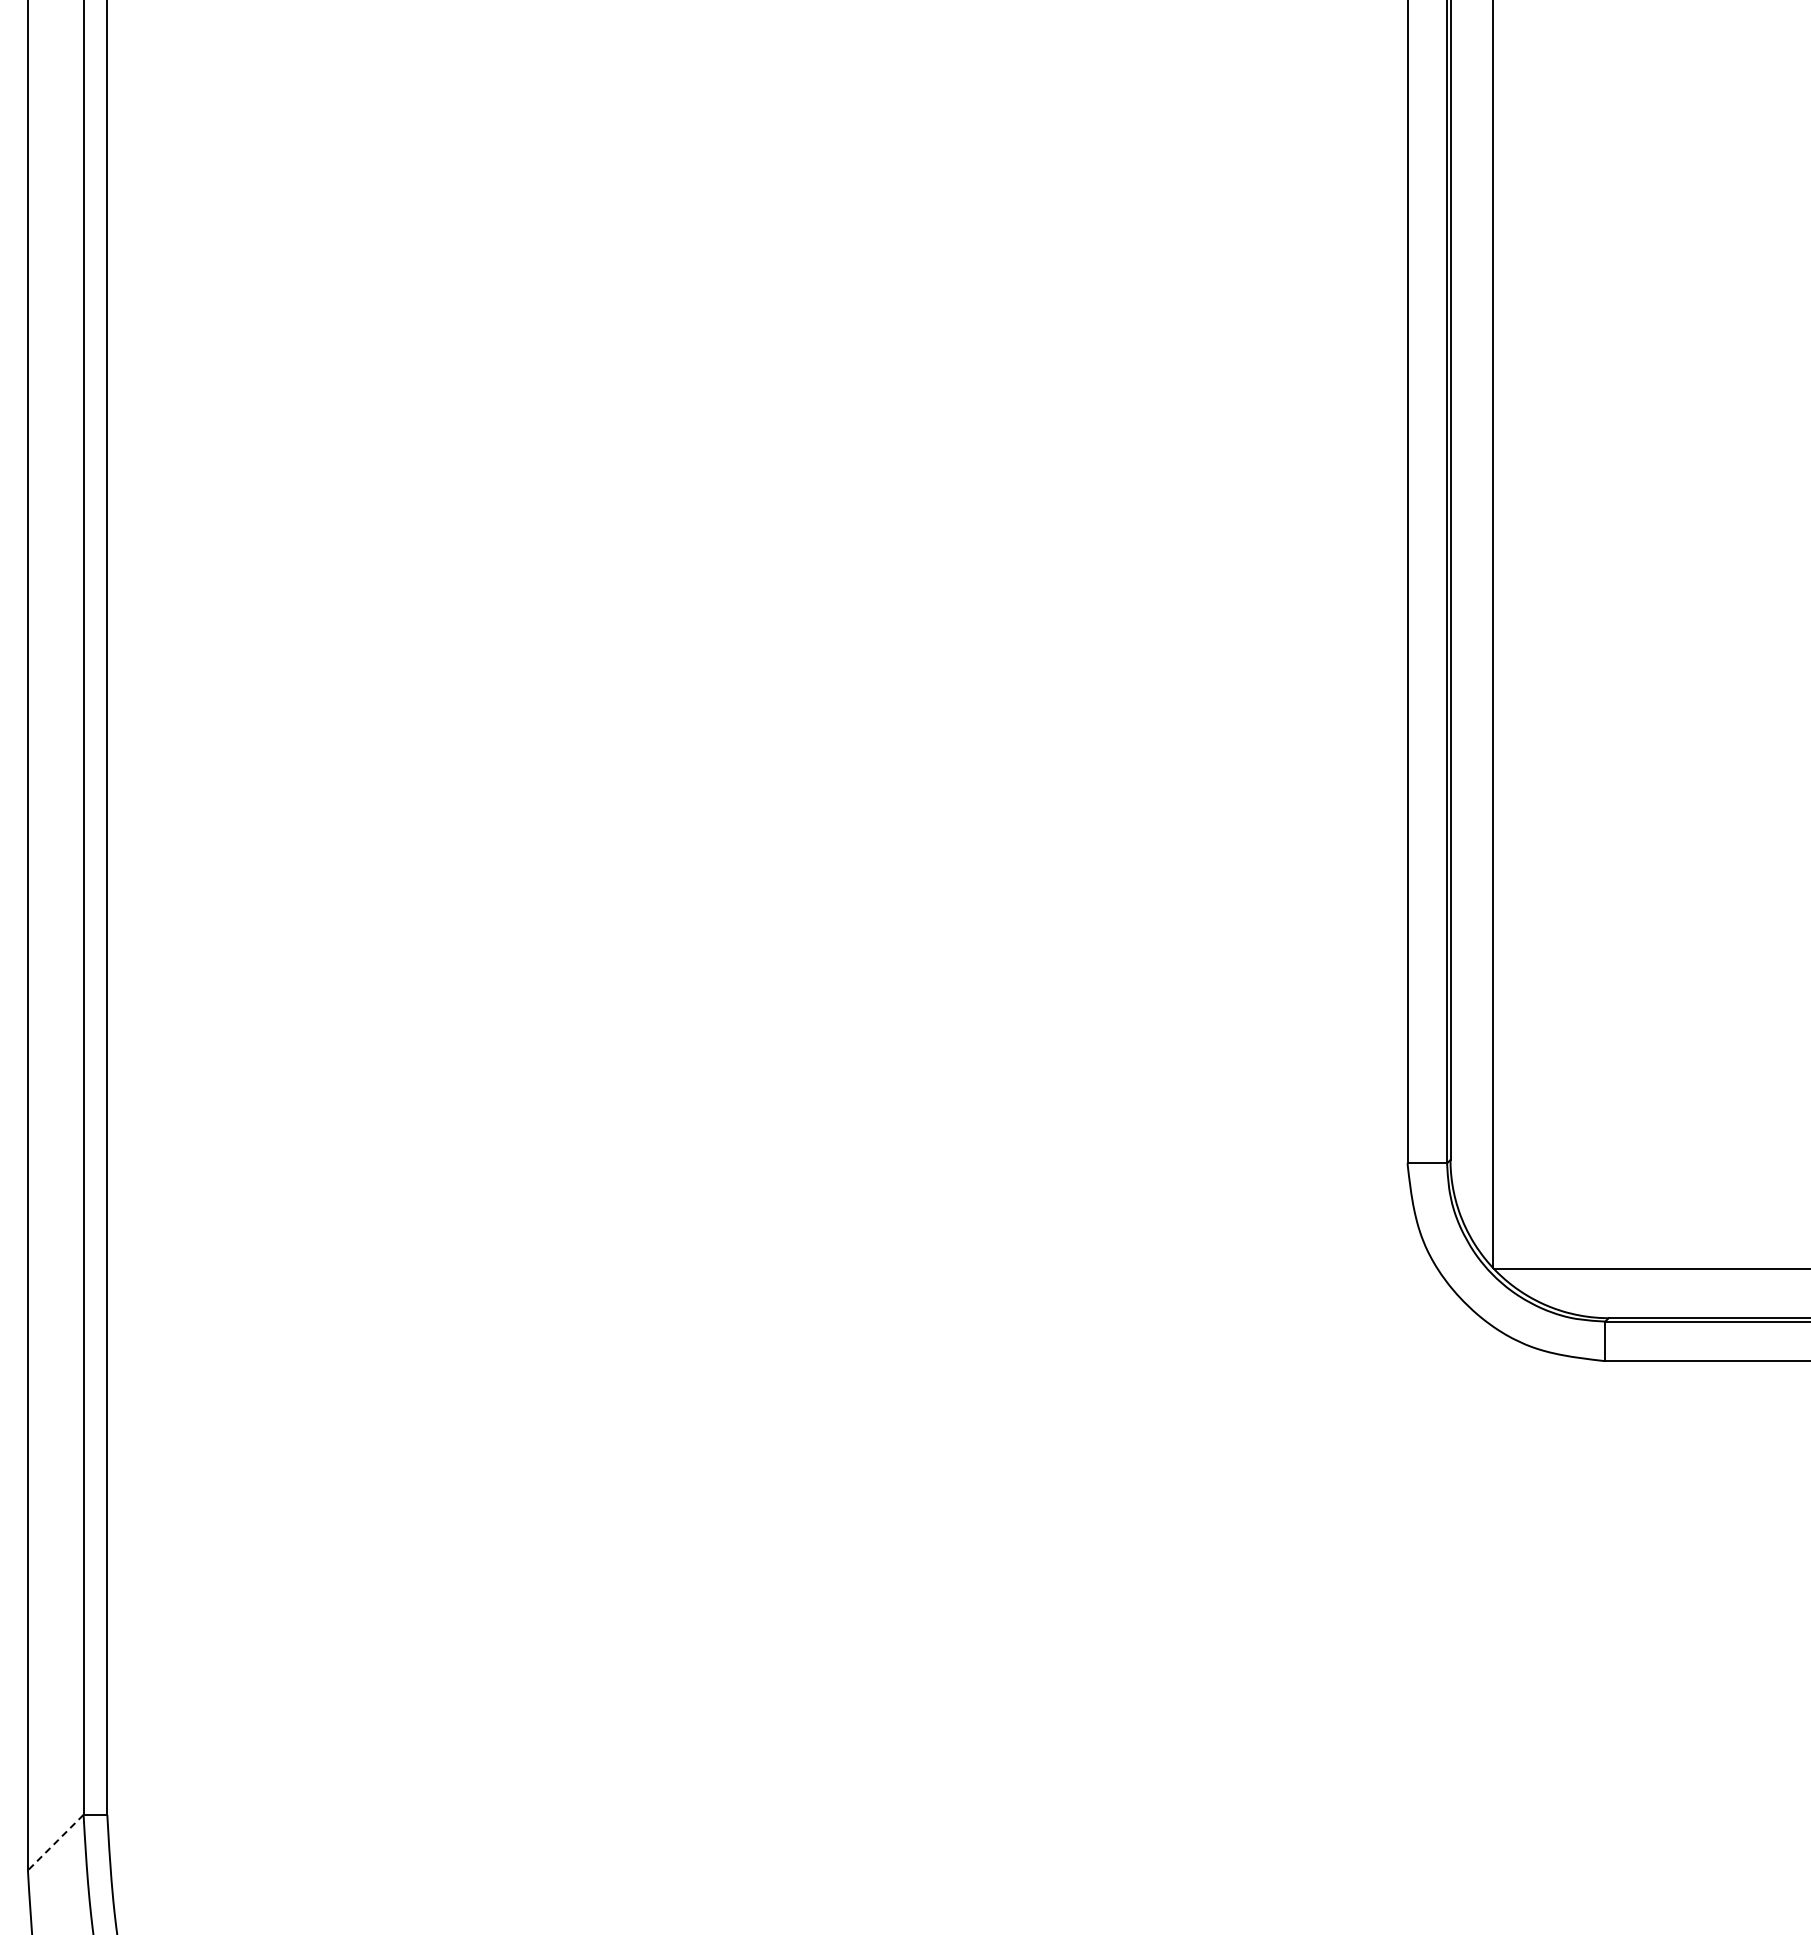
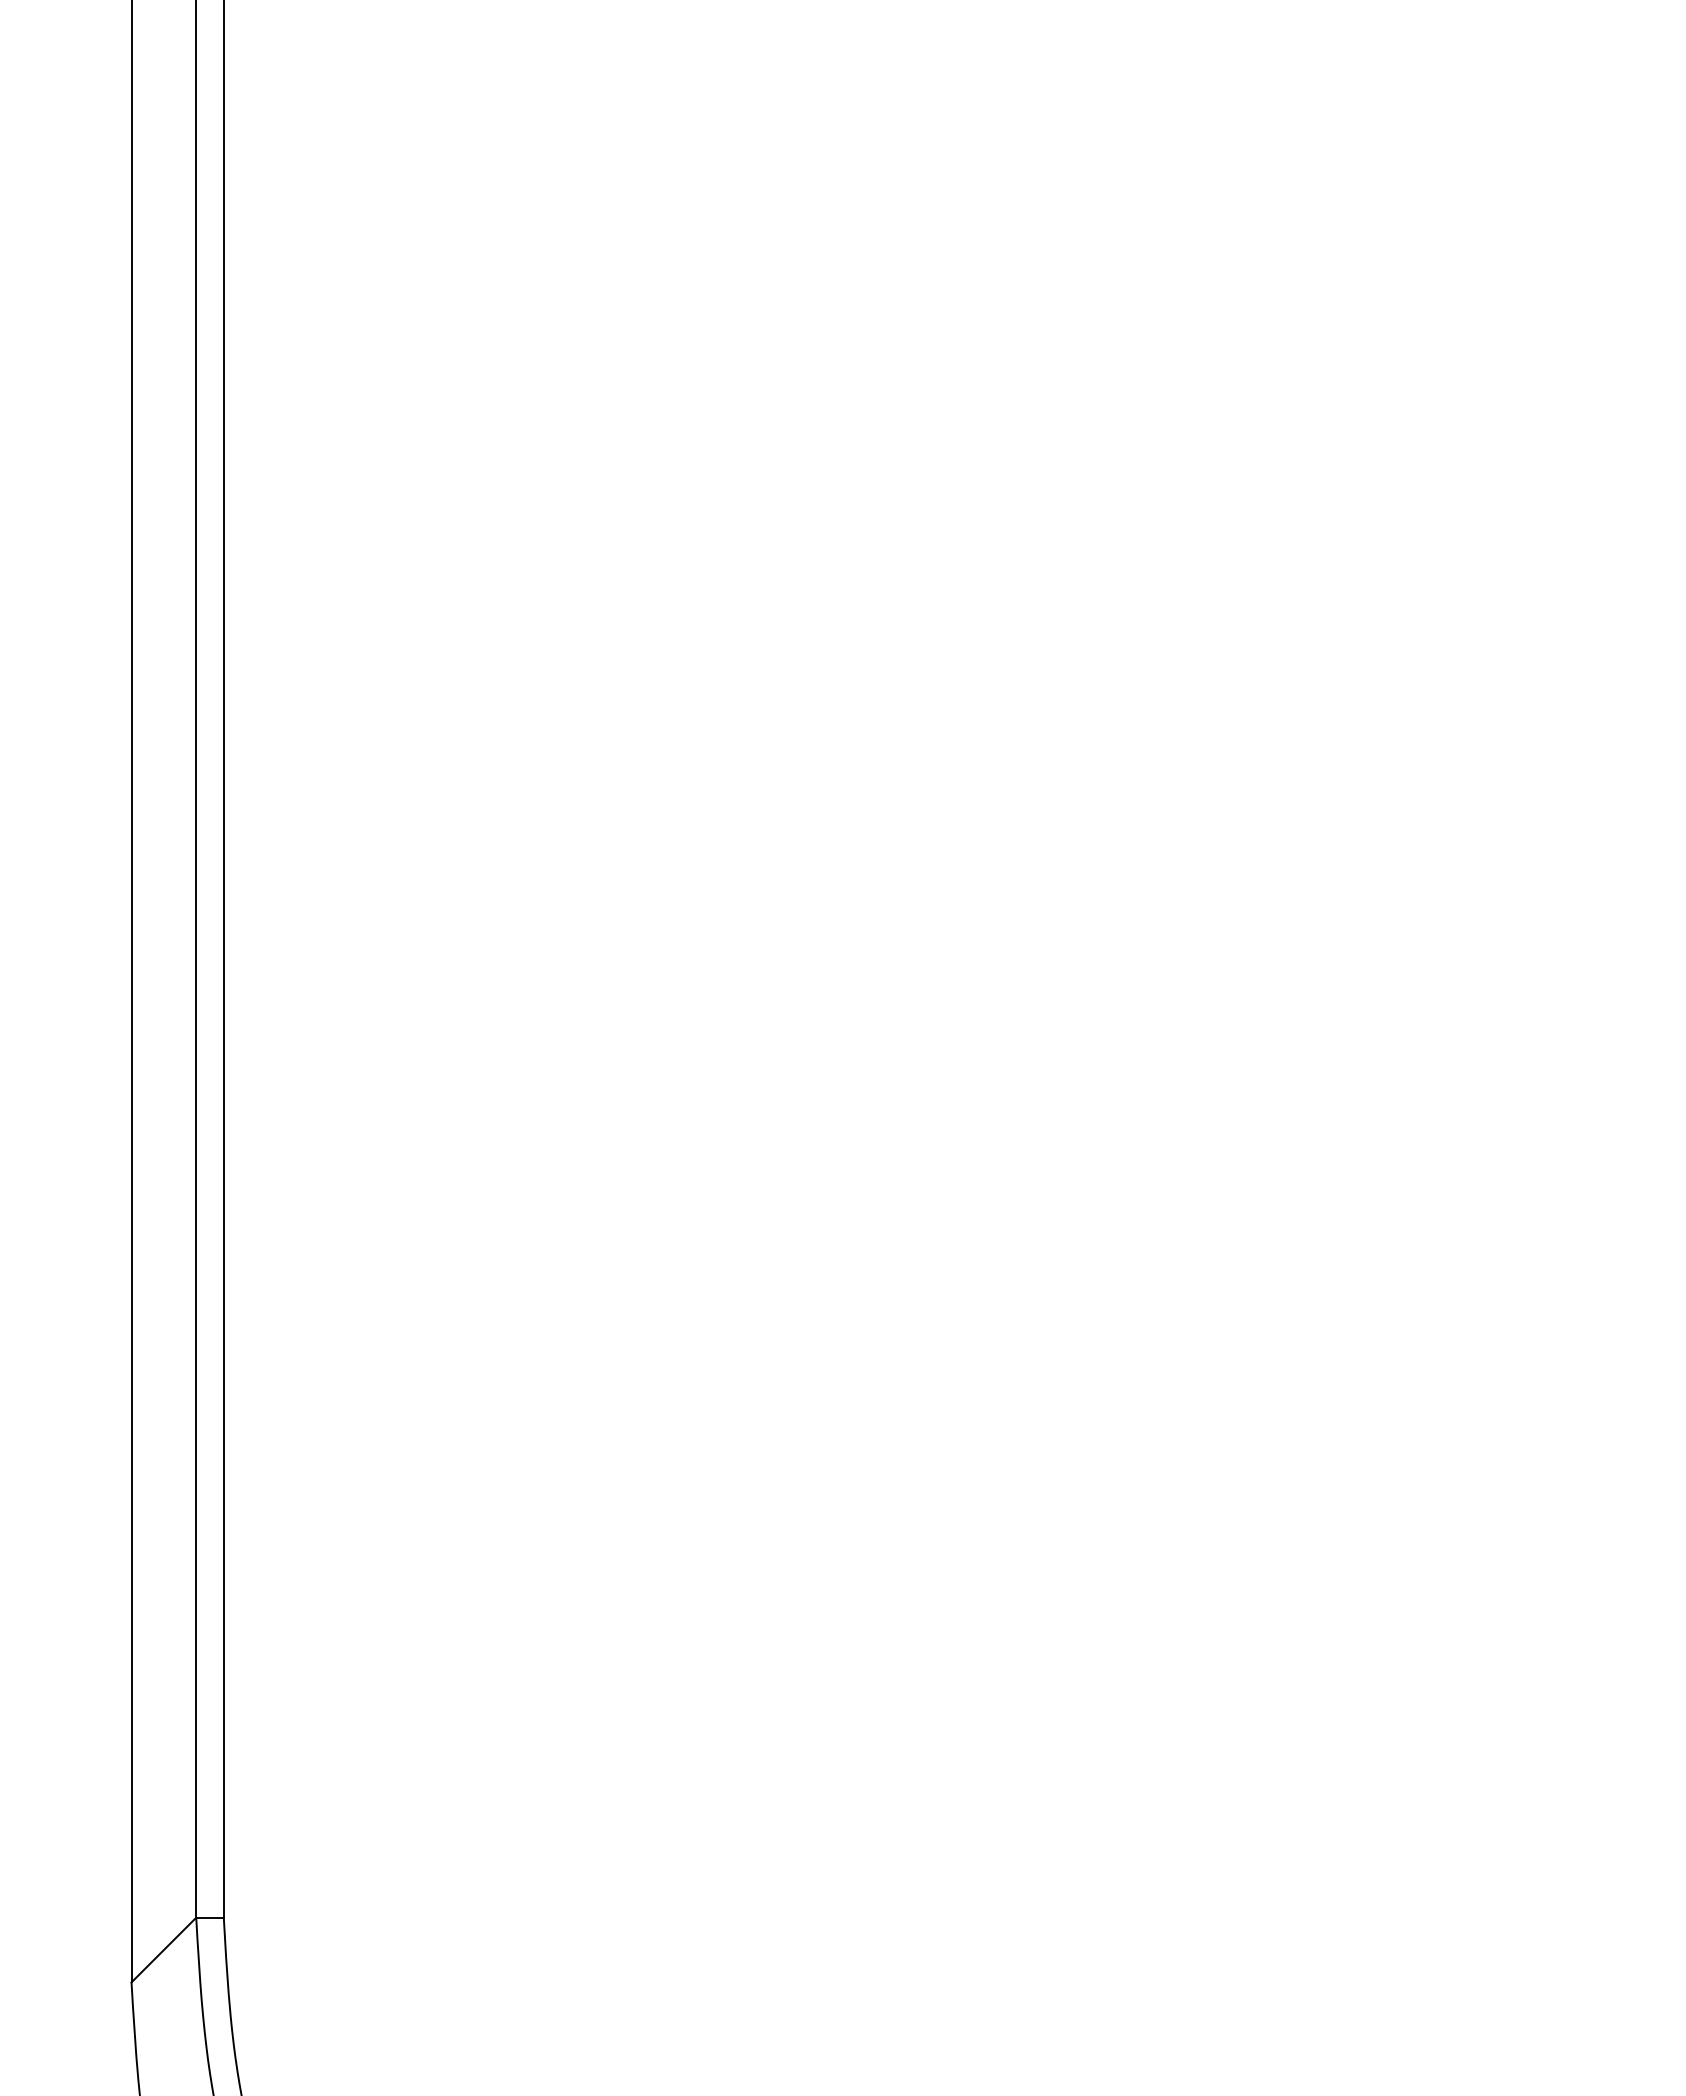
line: (55, 1842) -> (163, 1949), dashed -> solid

